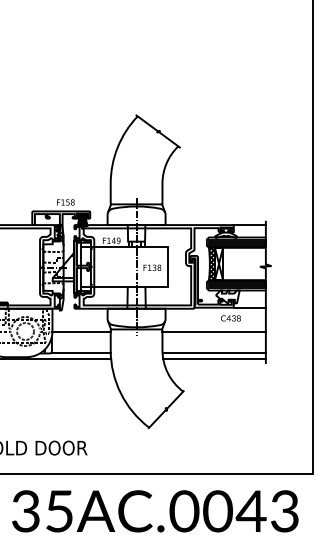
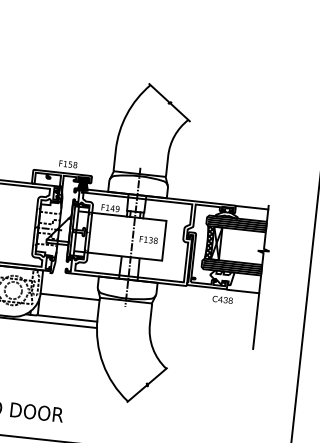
line: (213, 331) -> (203, 311), removed
line: (213, 353) -> (201, 333), removed
line: (214, 359) -> (201, 339), removed

